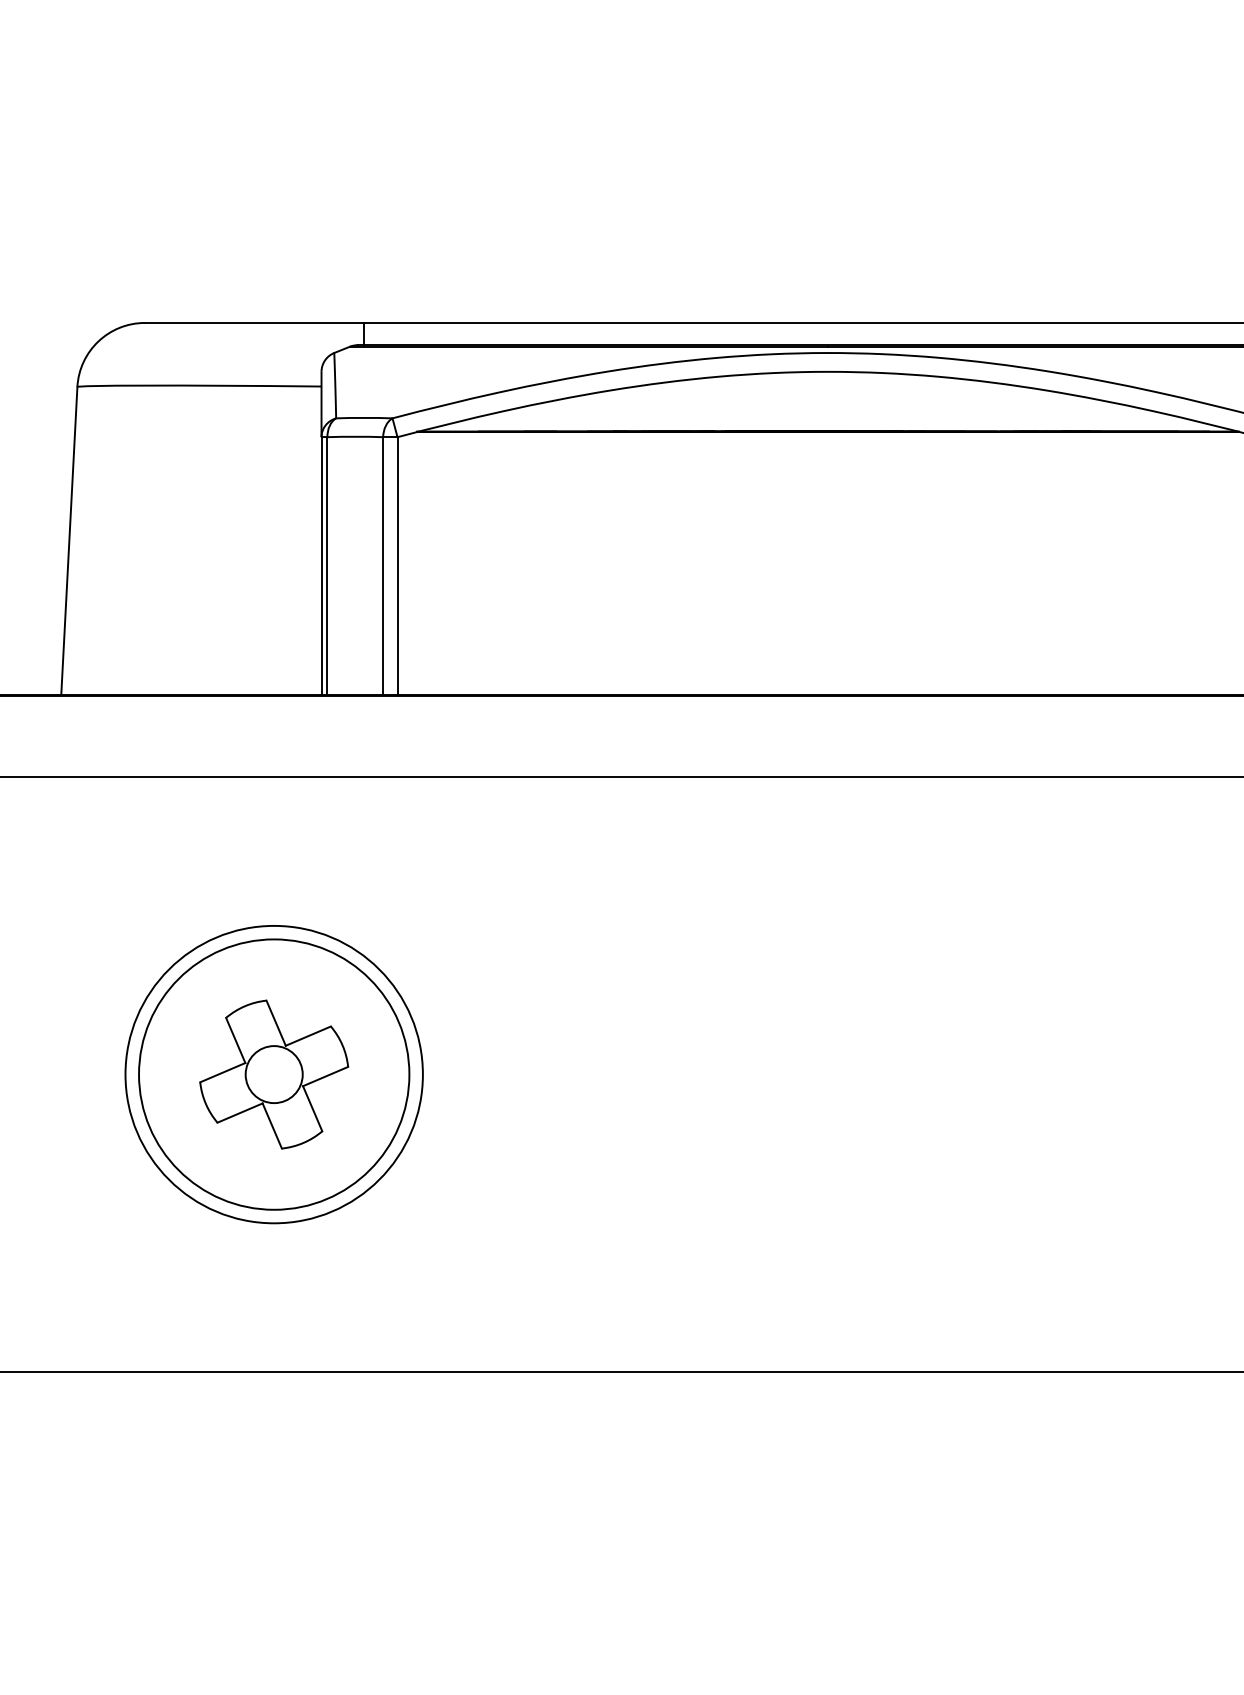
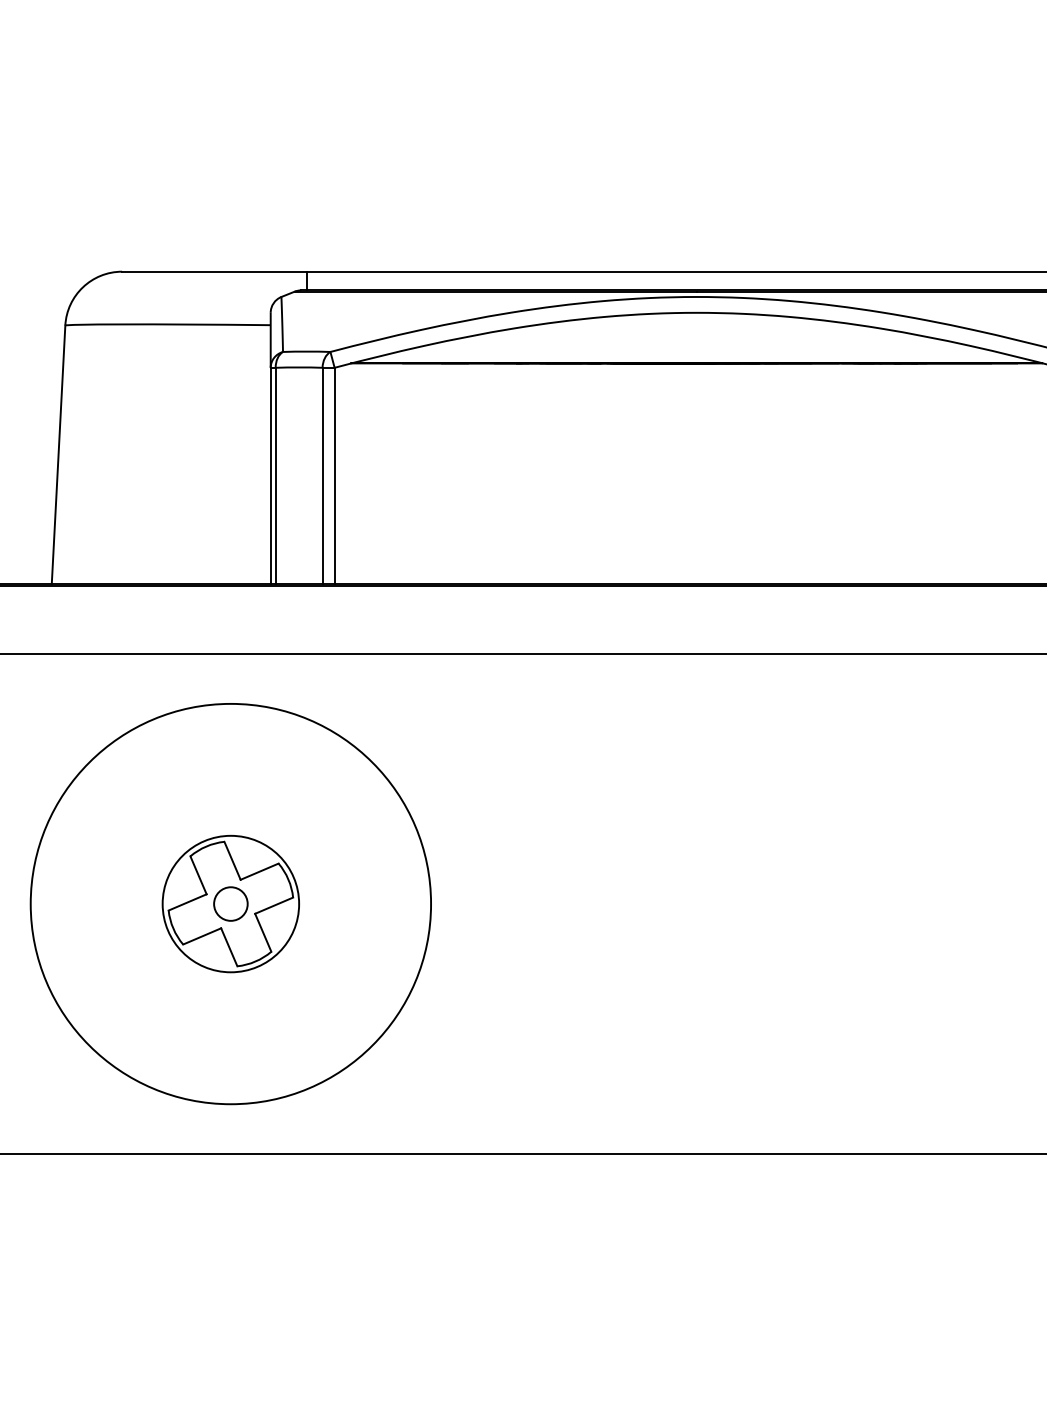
circle: (273, 1074) -> (230, 903), size x0.7
circle: (273, 1074) -> (230, 903), size x1.6
circle: (274, 1074) -> (231, 903), size x0.6

